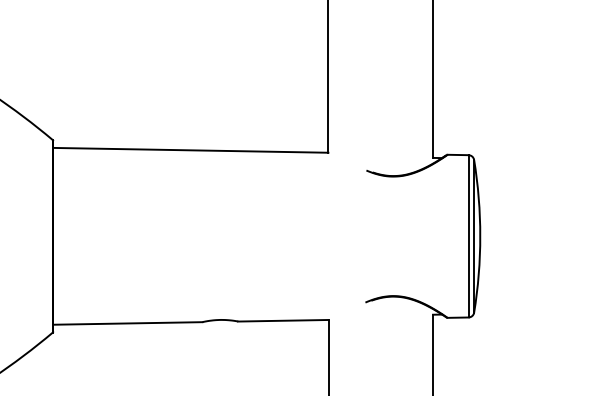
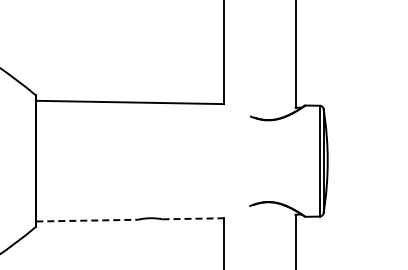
line: (283, 320) -> (193, 218), solid -> dashed
line: (128, 323) -> (87, 220), solid -> dashed

